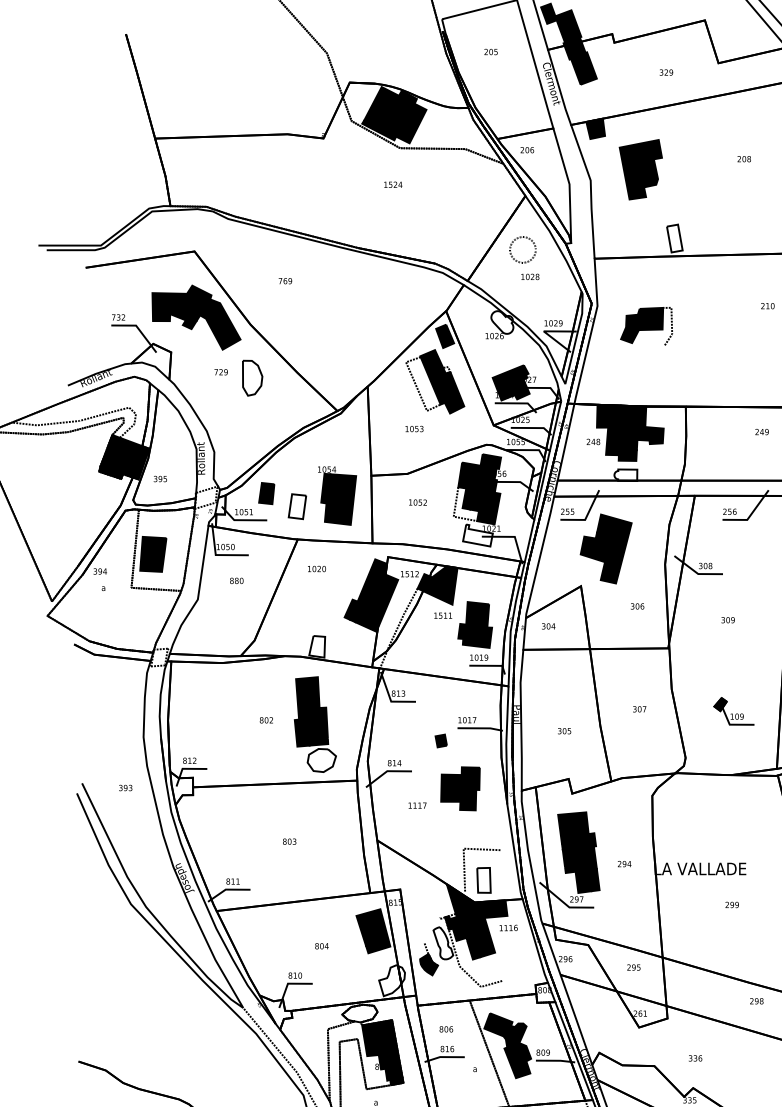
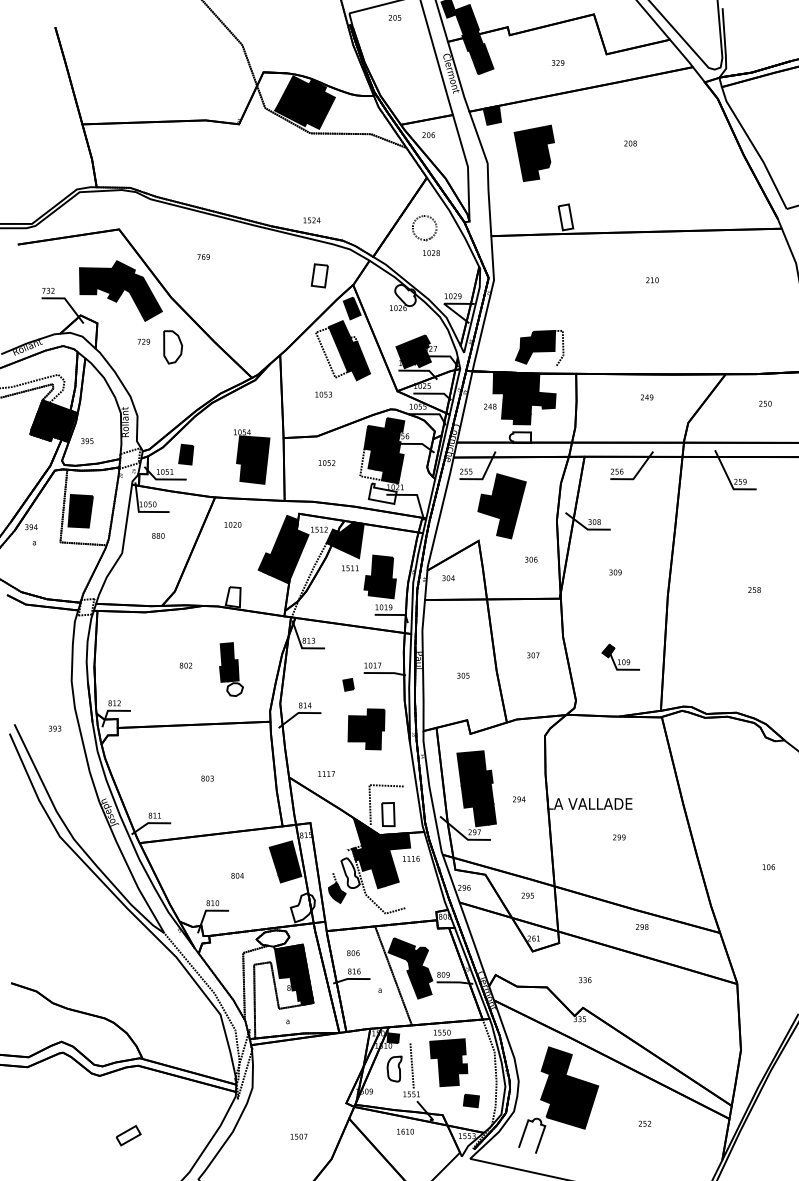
text: (490, 51) -> (394, 17), moved
text: (392, 184) -> (311, 220), moved
part: (646, 325) -> (539, 347), moved
part: (297, 506) -> (319, 275), moved
part: (315, 724) -> (231, 669), size x0.6
text: (417, 805) -> (326, 773), moved

